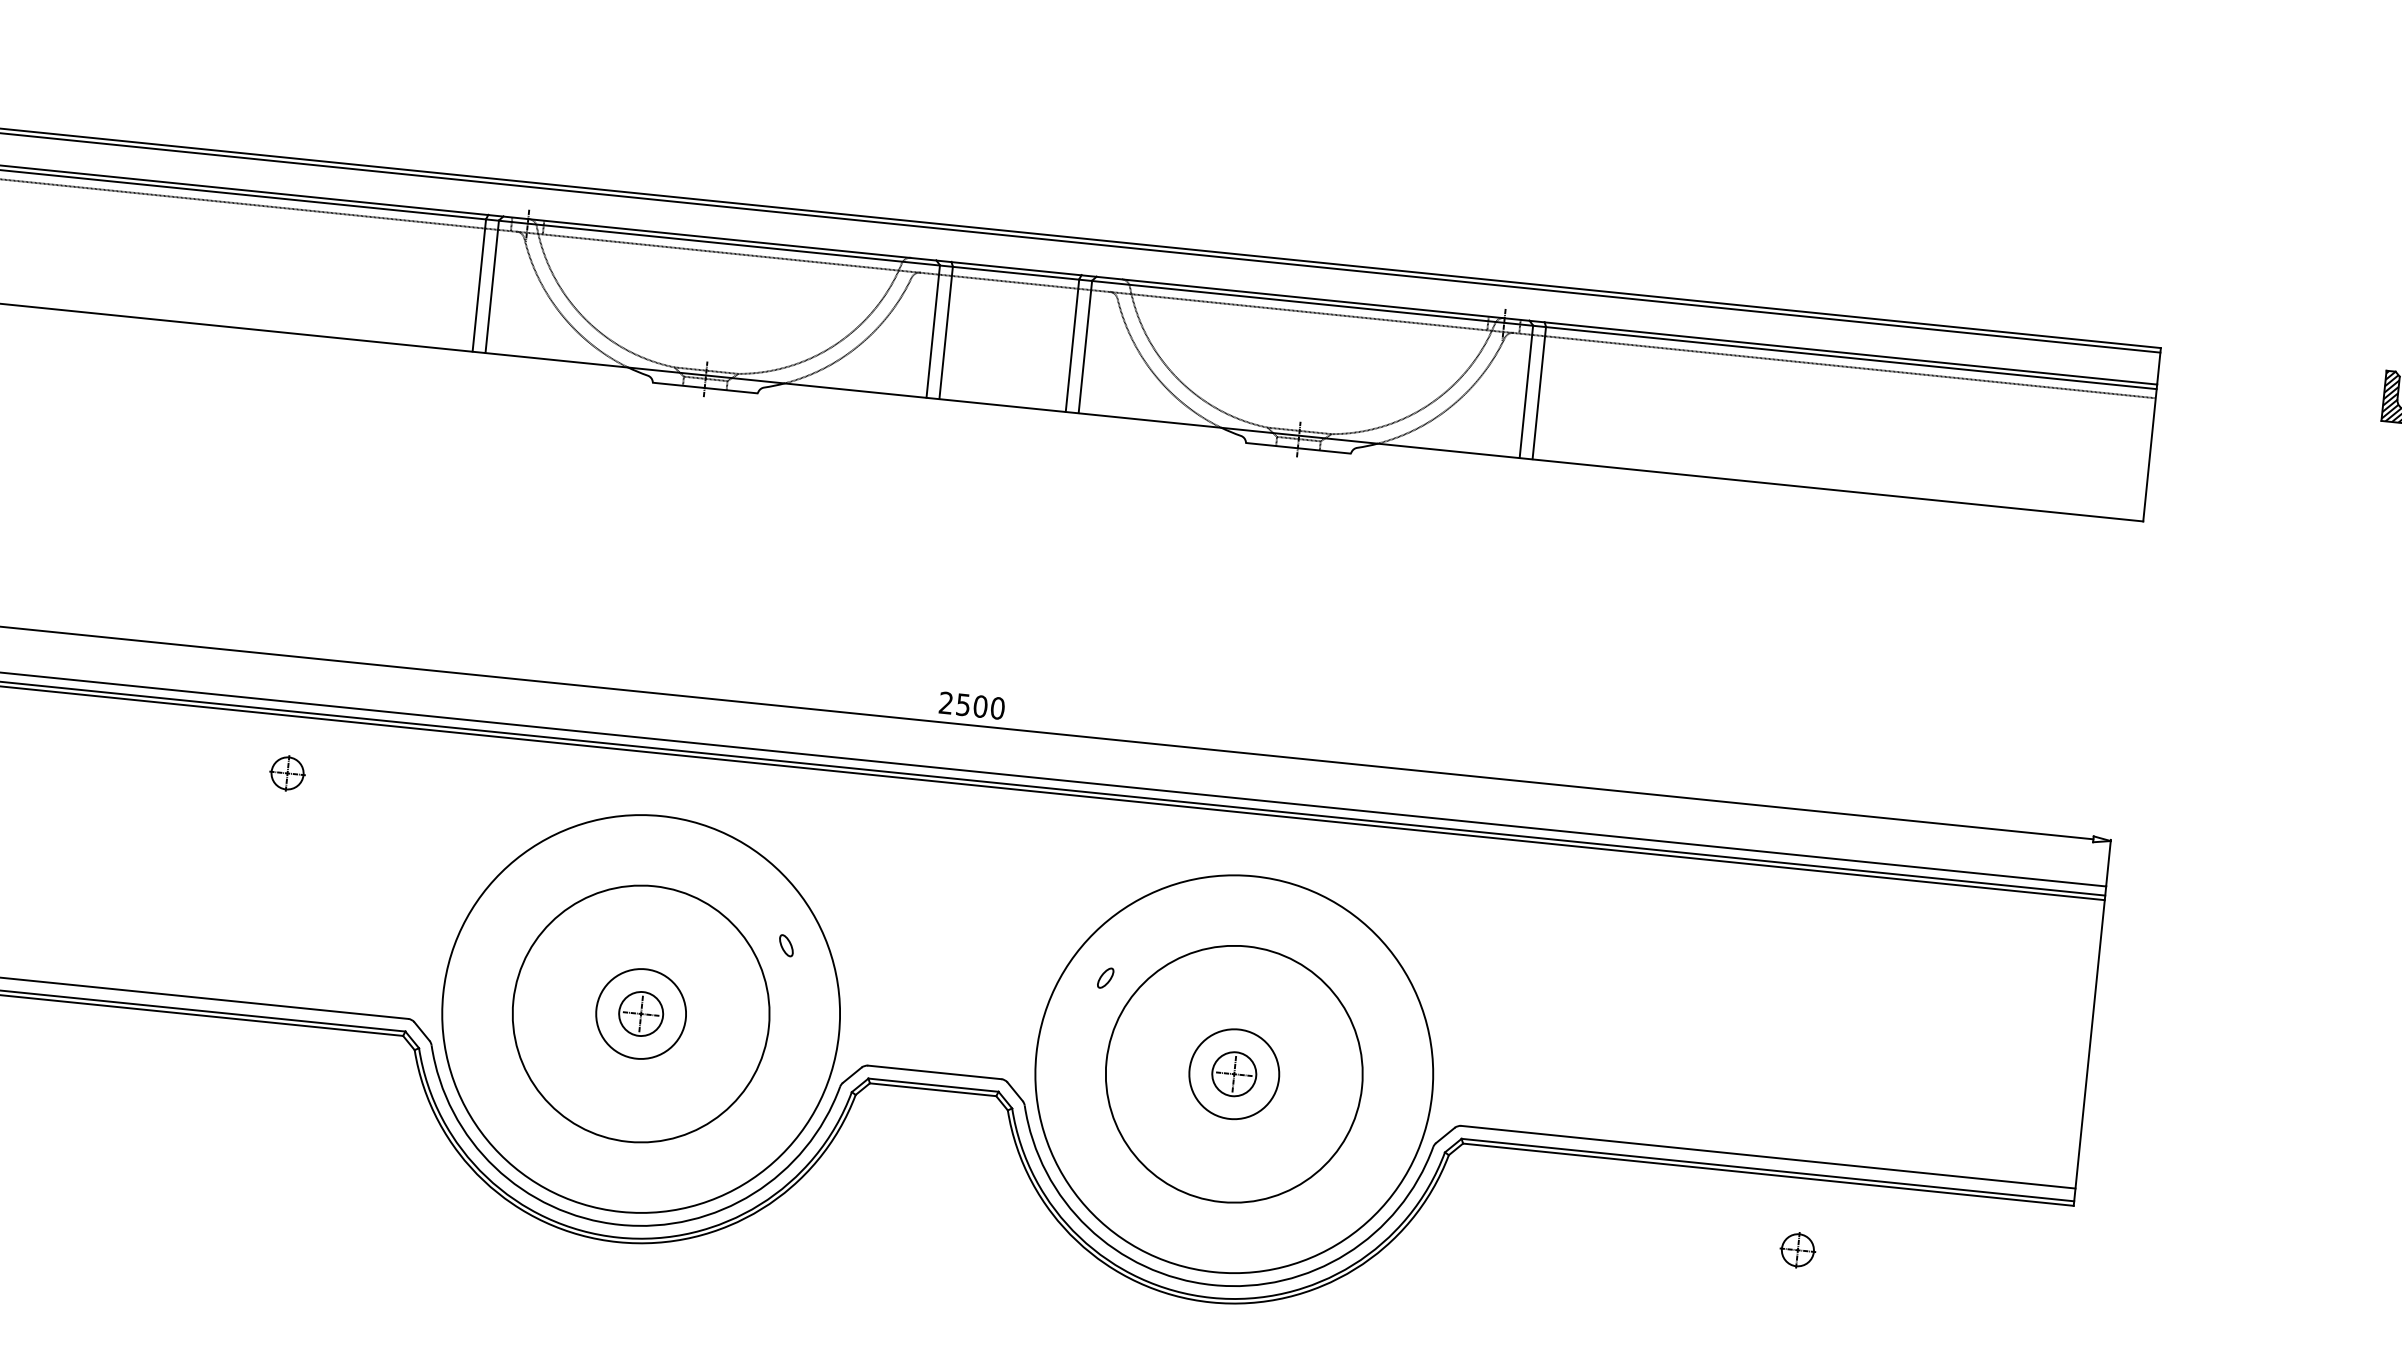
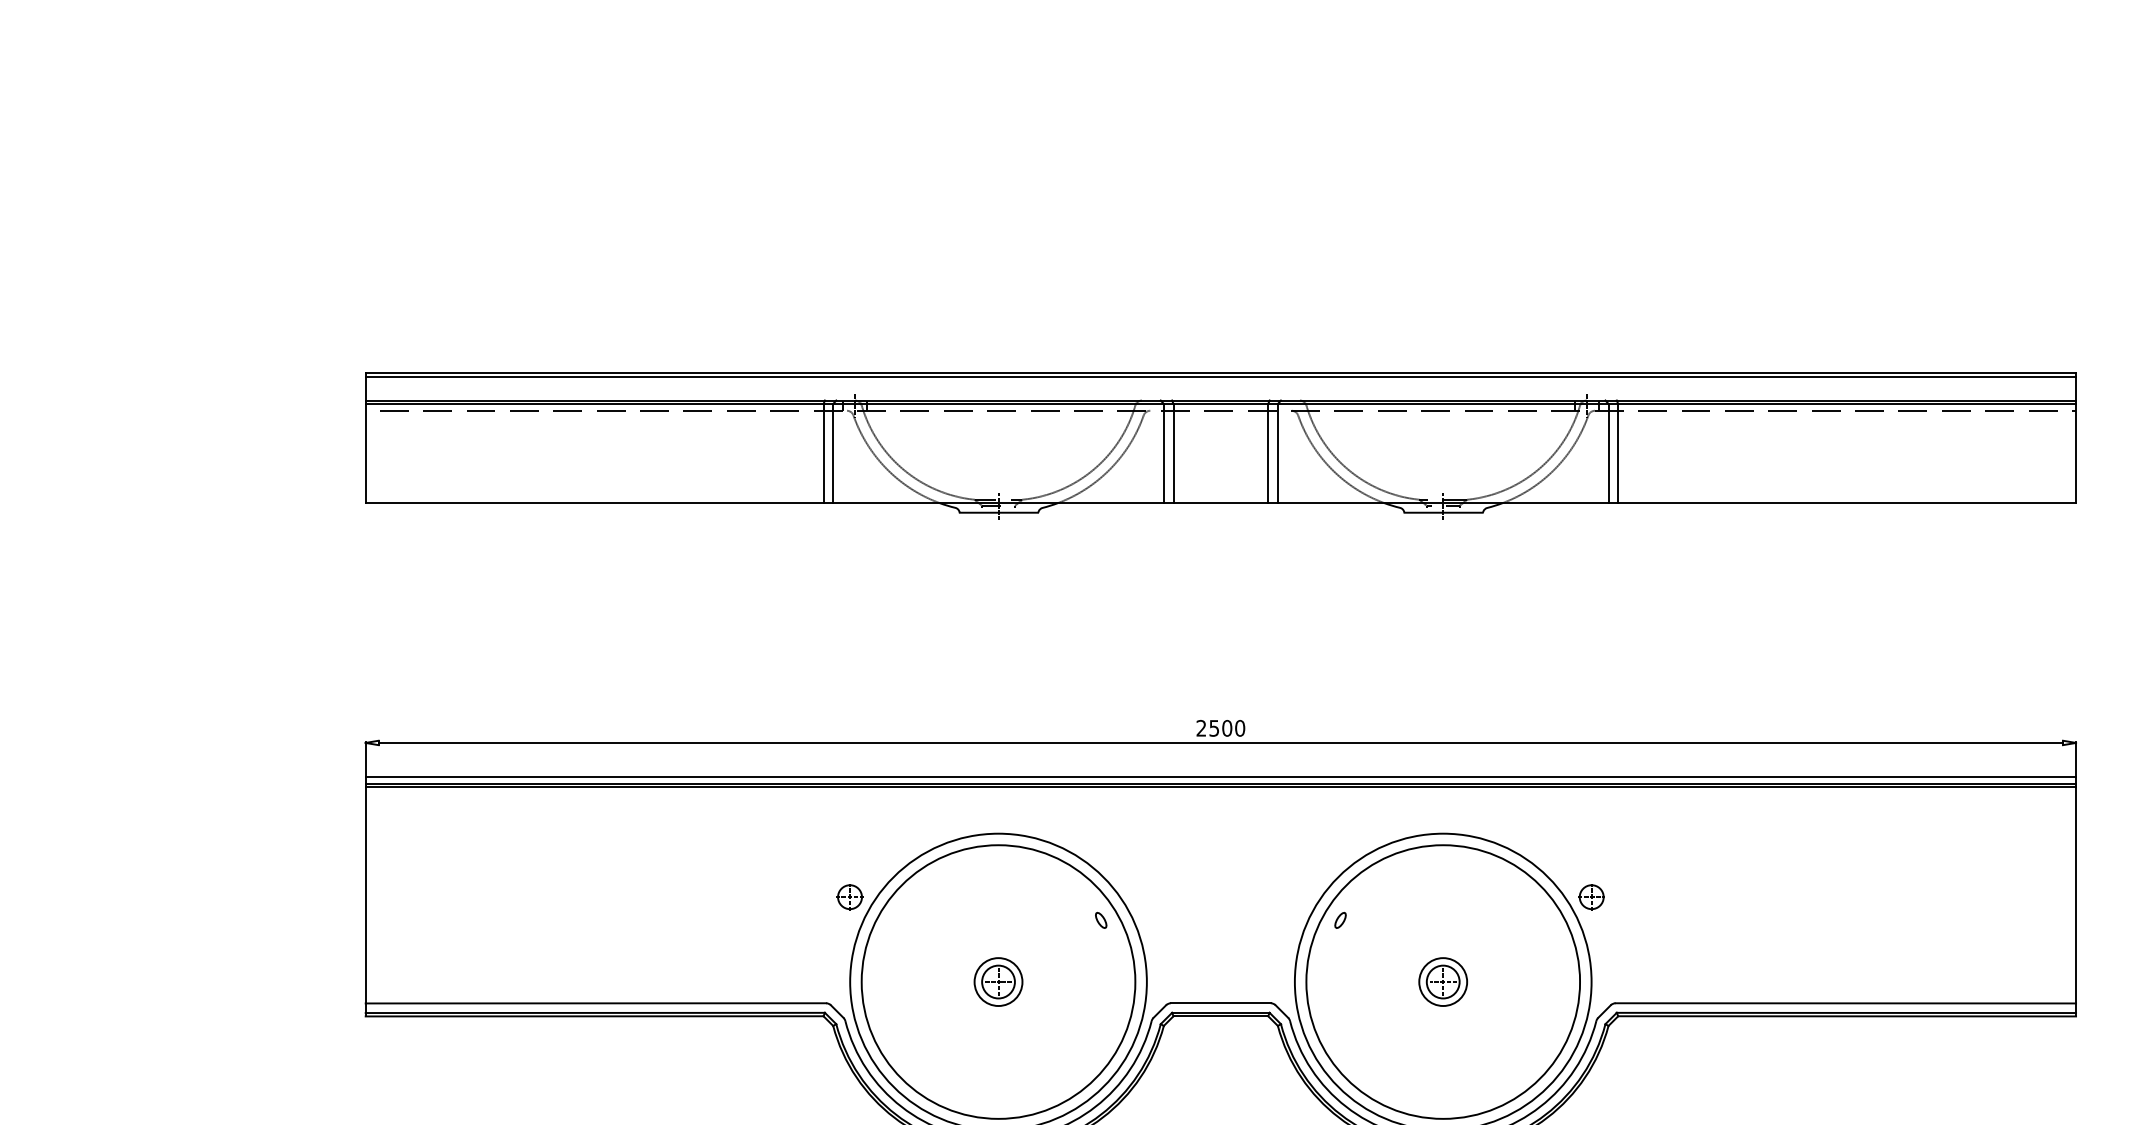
part: (286, 773) -> (849, 897), moved
circle: (641, 1013) -> (998, 981), size x0.71
circle: (641, 1013) -> (998, 981), size x1.43
circle: (1234, 1073) -> (1443, 981), size x0.71
circle: (1234, 1073) -> (1443, 981), size x1.43
part: (1797, 1250) -> (1591, 897), moved

